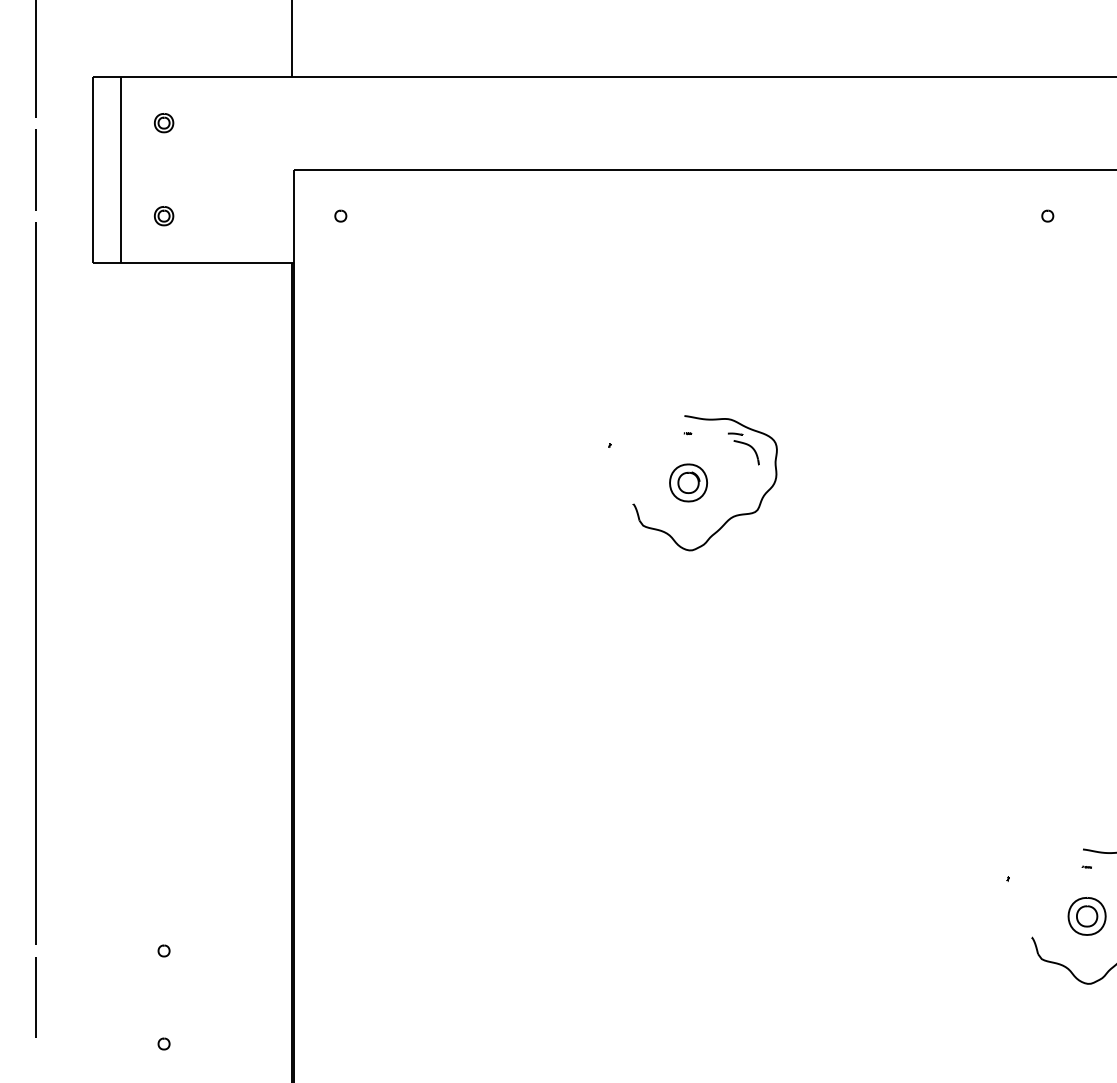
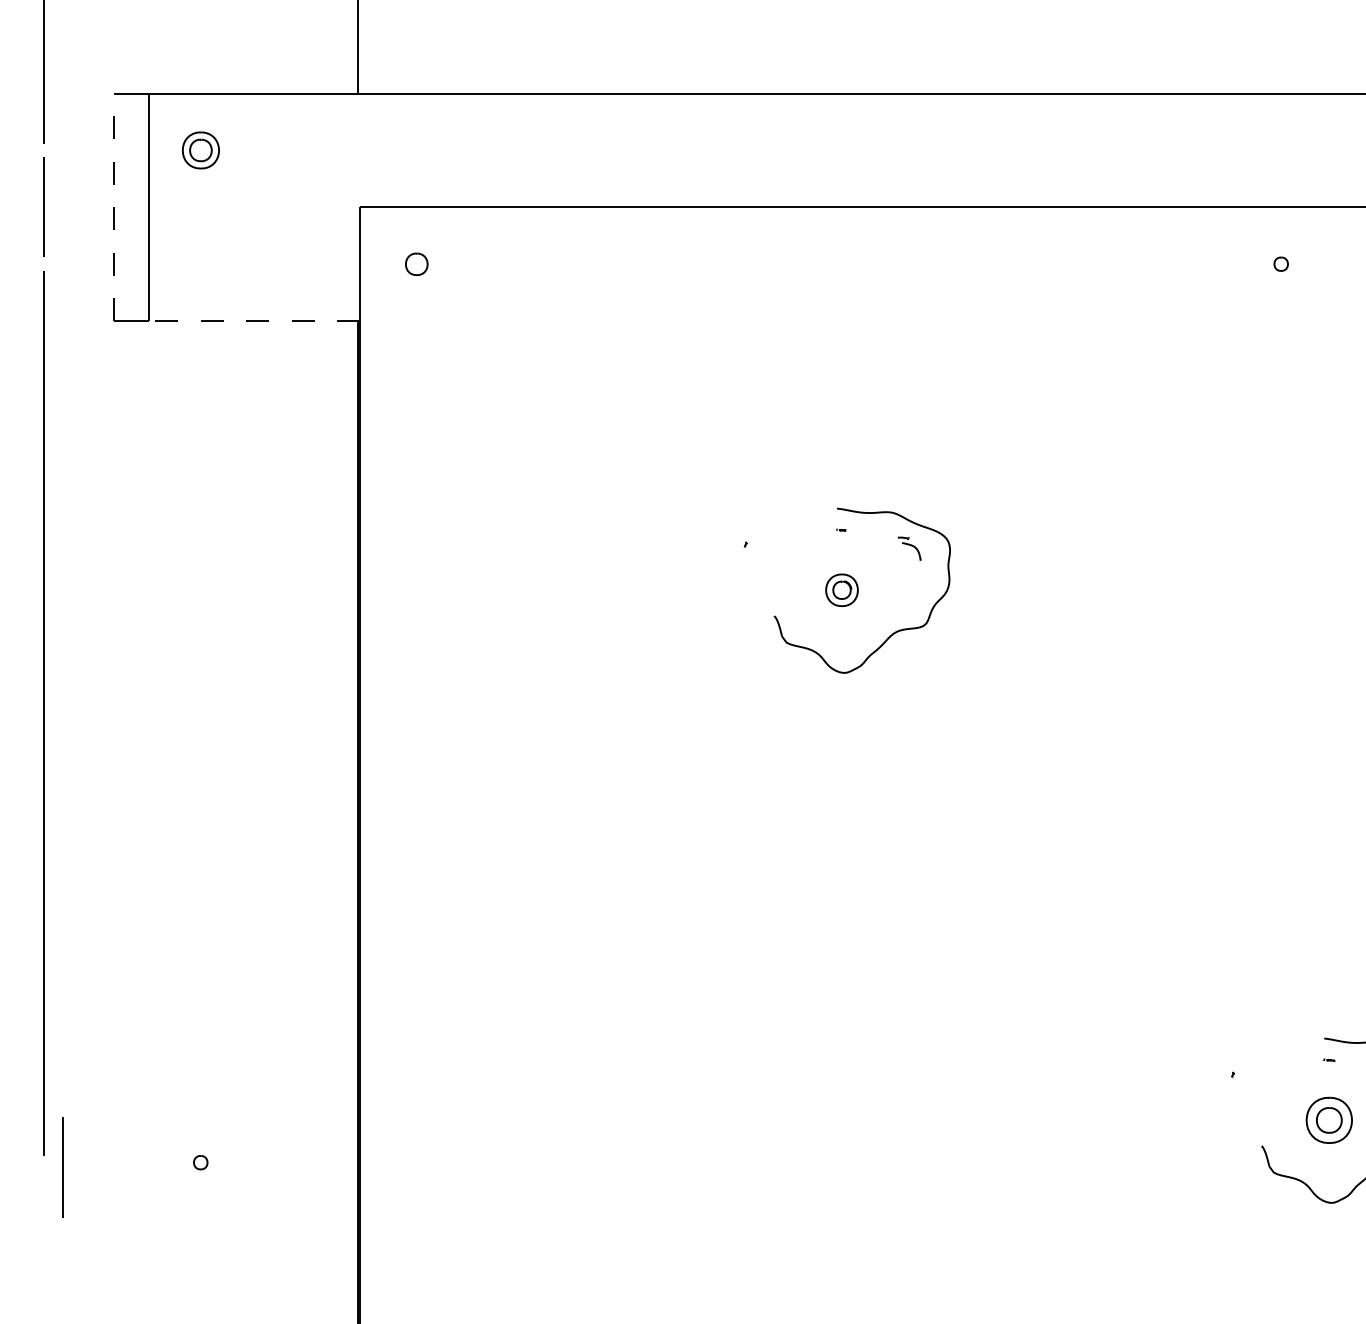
part: (163, 123) -> (200, 150), size x1.6
line: (93, 169) -> (114, 207), solid -> dashed
part: (340, 215) -> (416, 263), size x1.6
part: (163, 216) -> (200, 264), removed
line: (208, 263) -> (254, 321), solid -> dashed
part: (743, 448) -> (909, 548), size x0.6
part: (688, 482) -> (841, 589), size x0.7
line: (35, 997) -> (62, 1167), moved
part: (163, 1043) -> (200, 1275), removed

